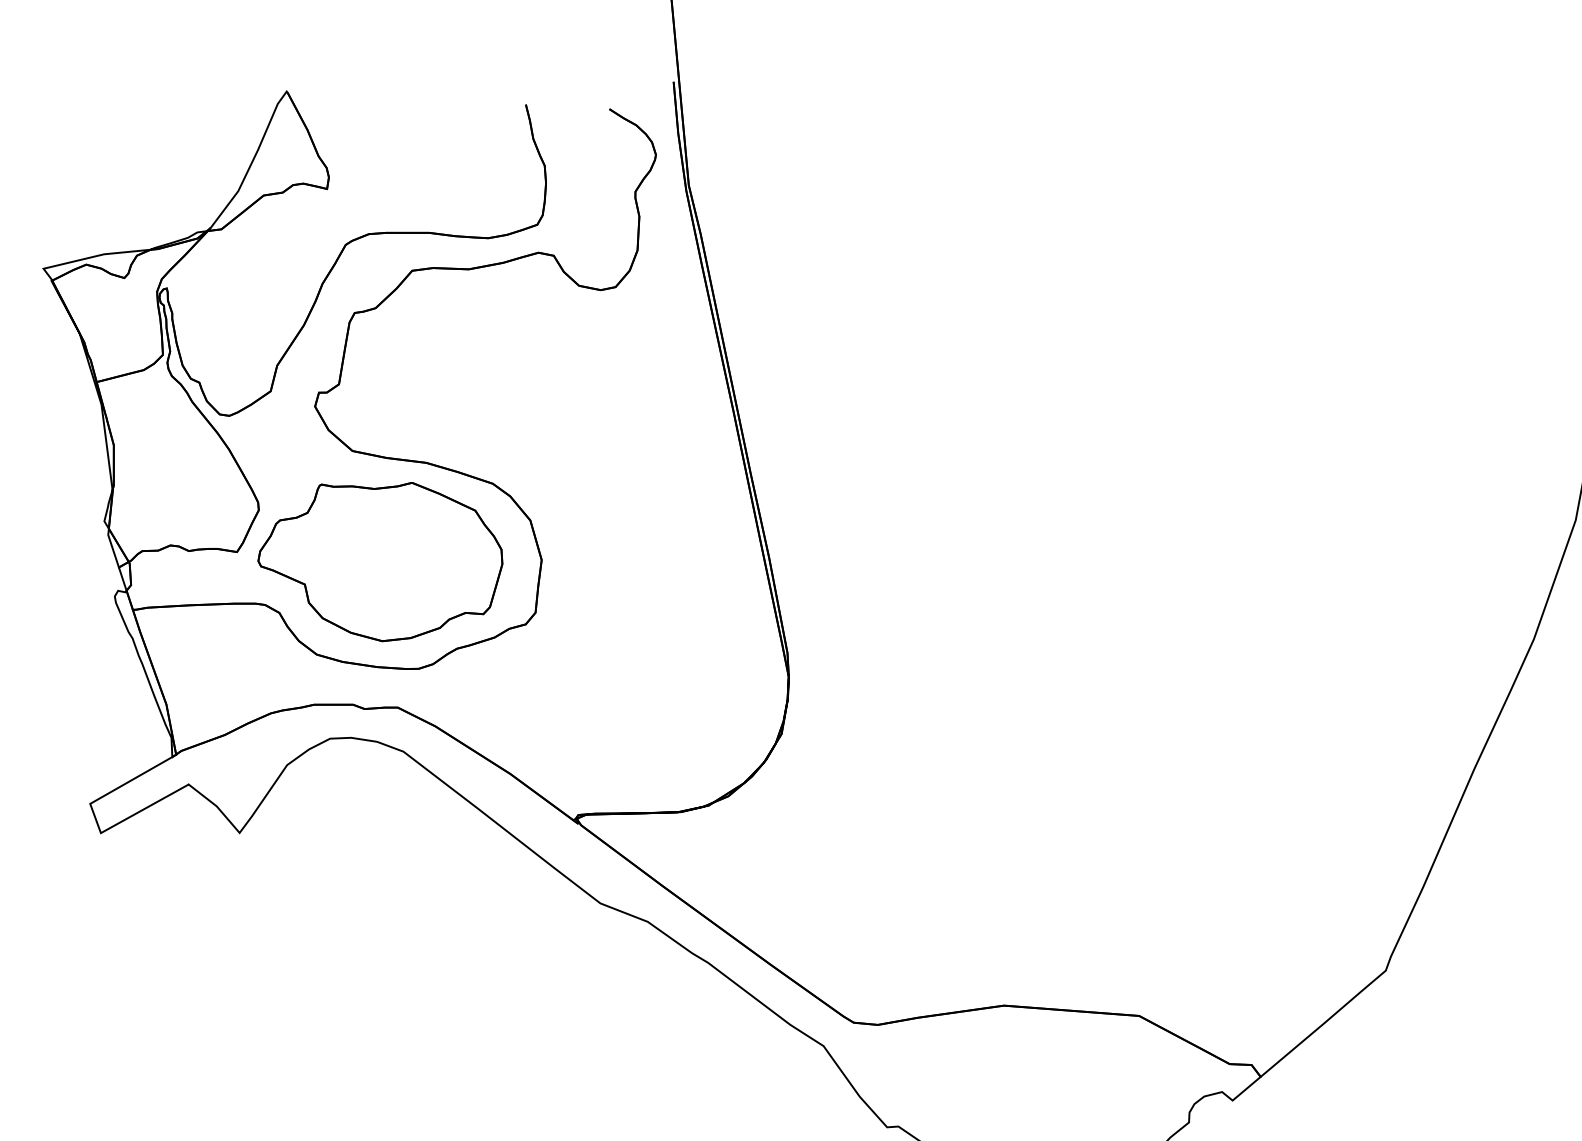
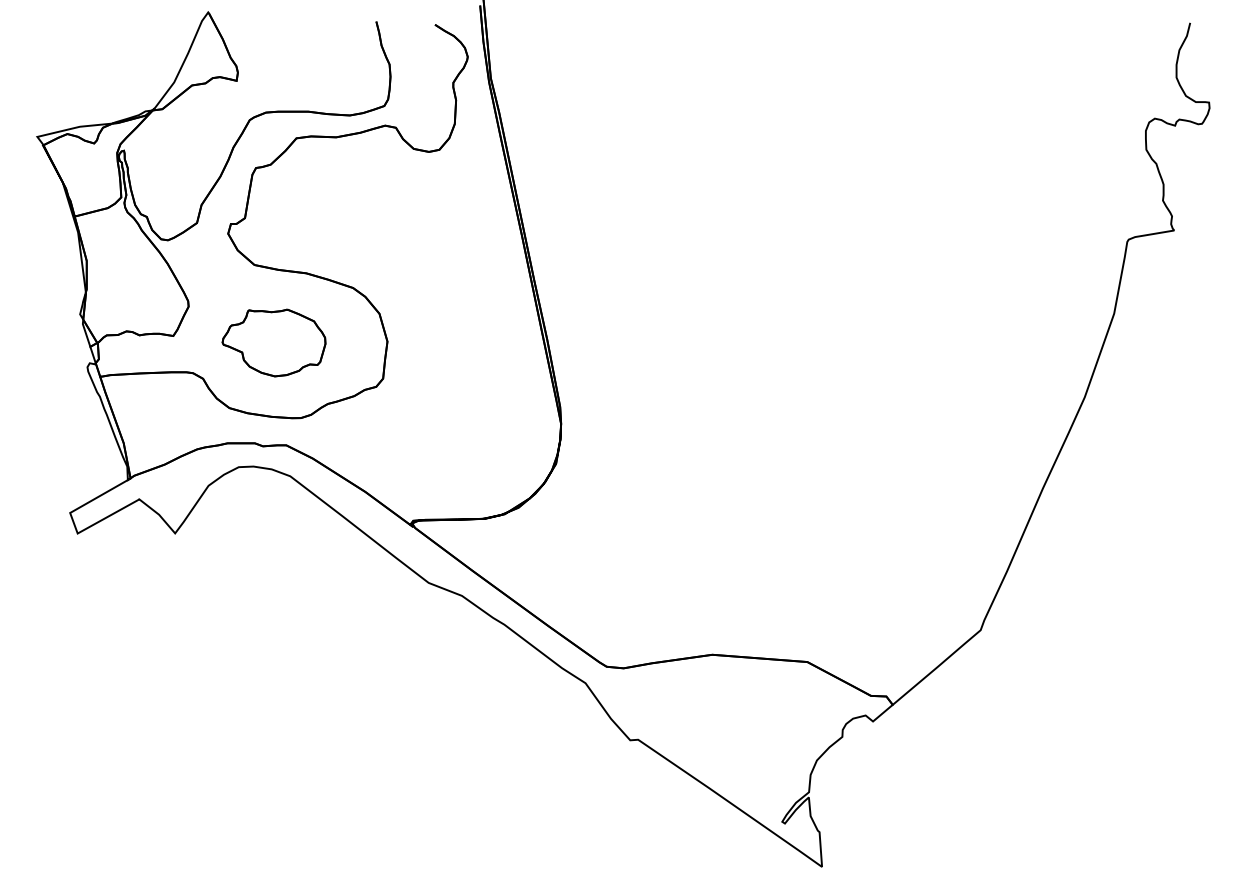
part: (379, 561) -> (273, 342), size x0.6

